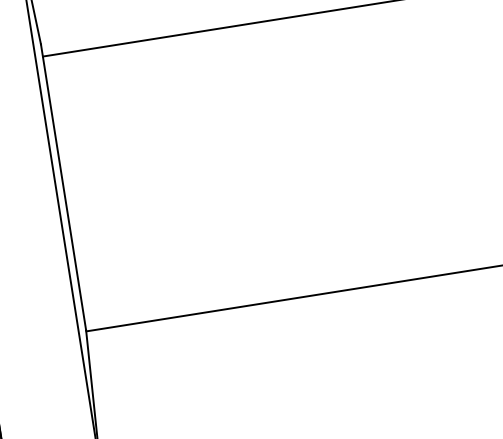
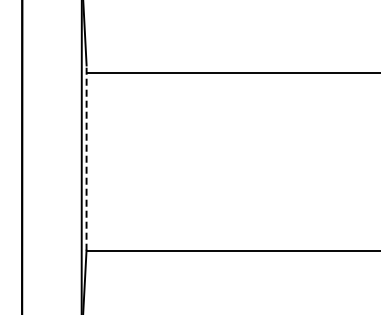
line: (63, 187) -> (86, 158), solid -> dashed

